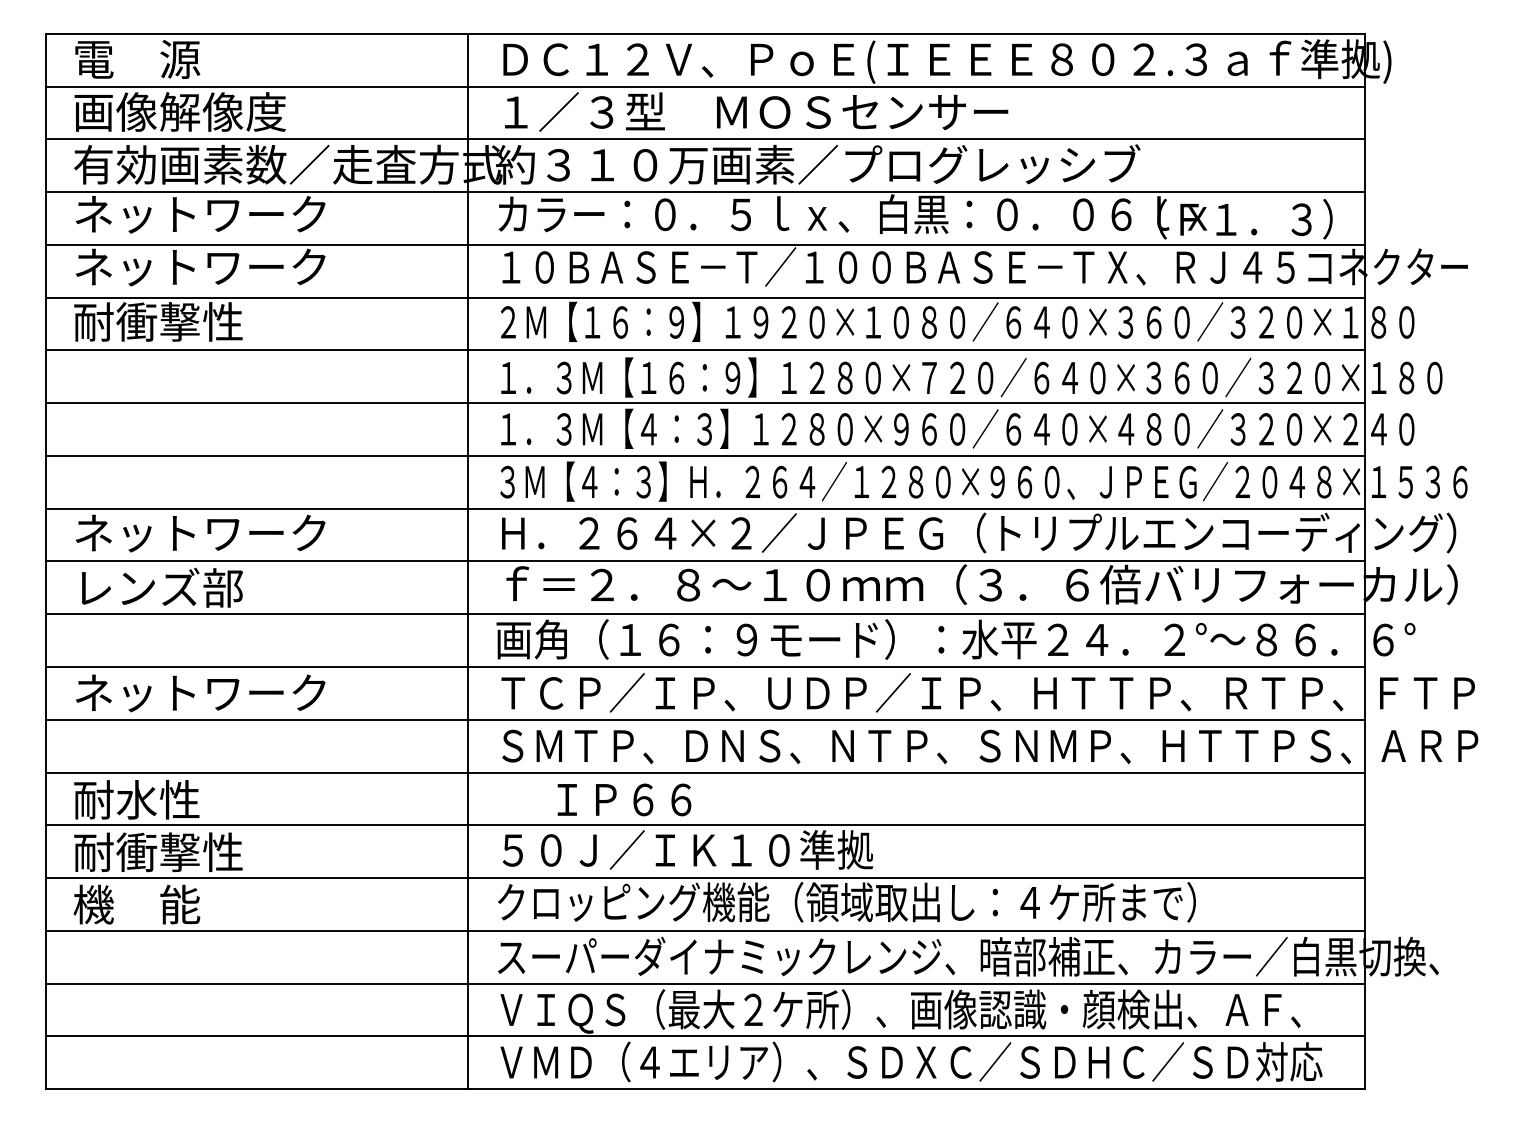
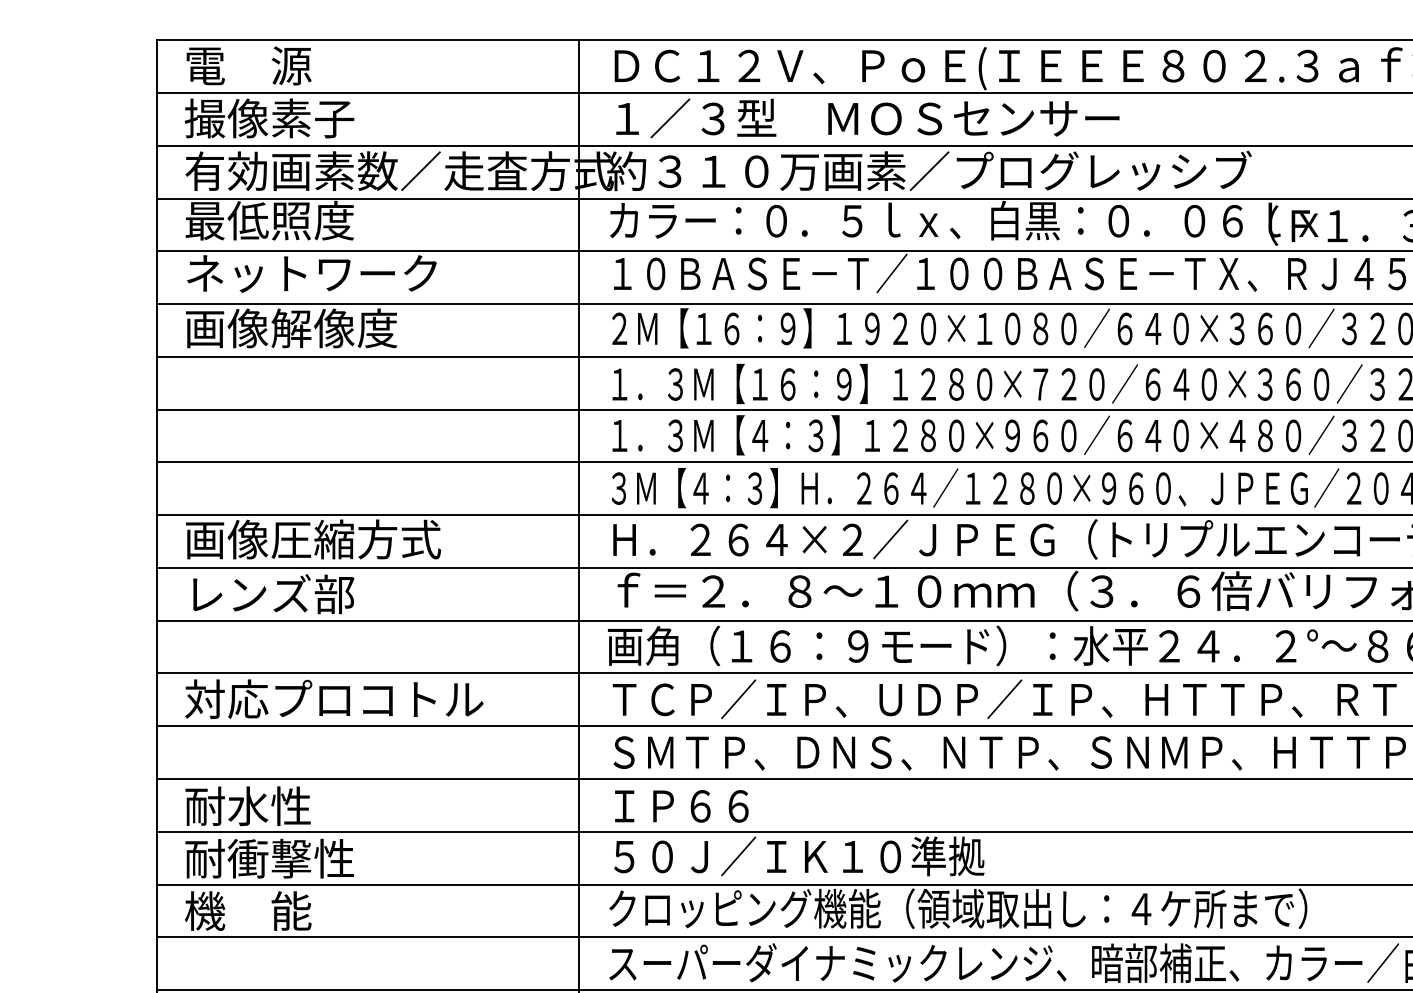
text: (179, 111) -> (290, 117), 画像解像度 -> 撮像素子
text: (199, 214) -> (310, 220), ネットワーク -> 最低照度
text: (180, 321) -> (291, 327), 耐衝撃性 -> 画像解像度
text: (201, 532) -> (312, 538), ネットワーク -> 画像圧縮方式
text: (222, 692) -> (333, 698), ネットワーク -> 対応プロコトル
text: (624, 799) -> (681, 805), moved

